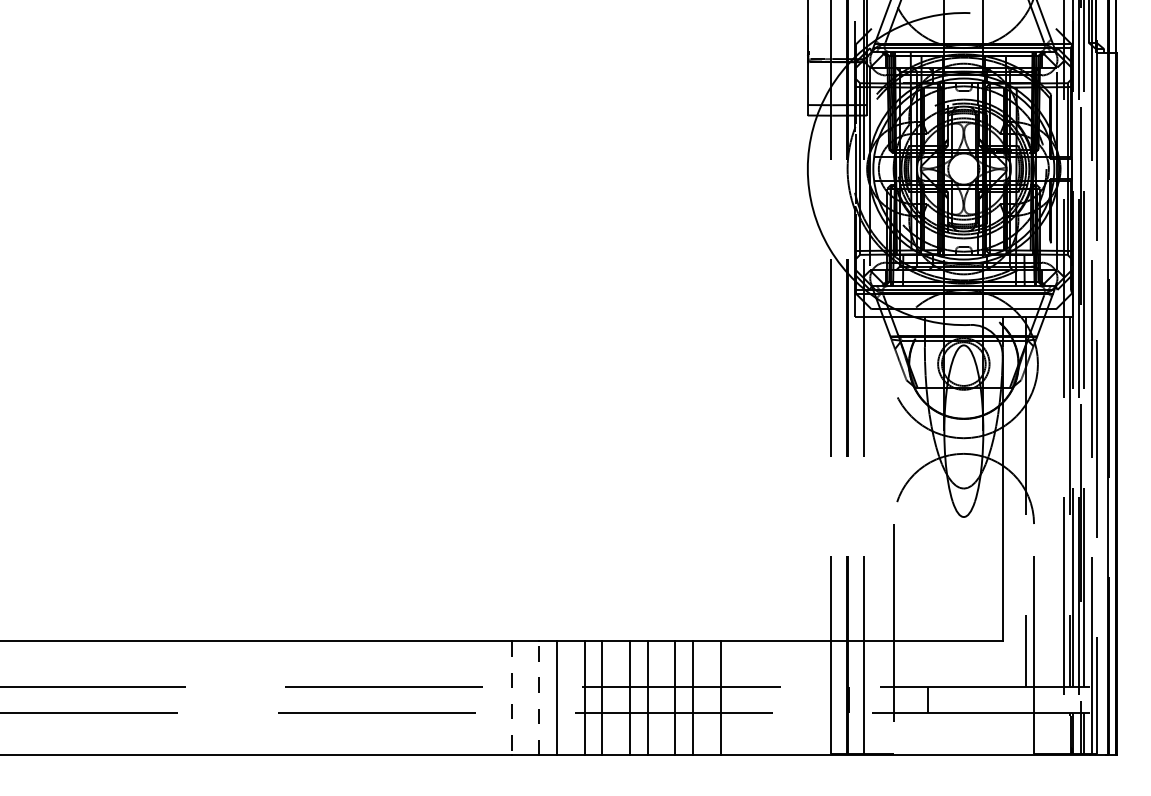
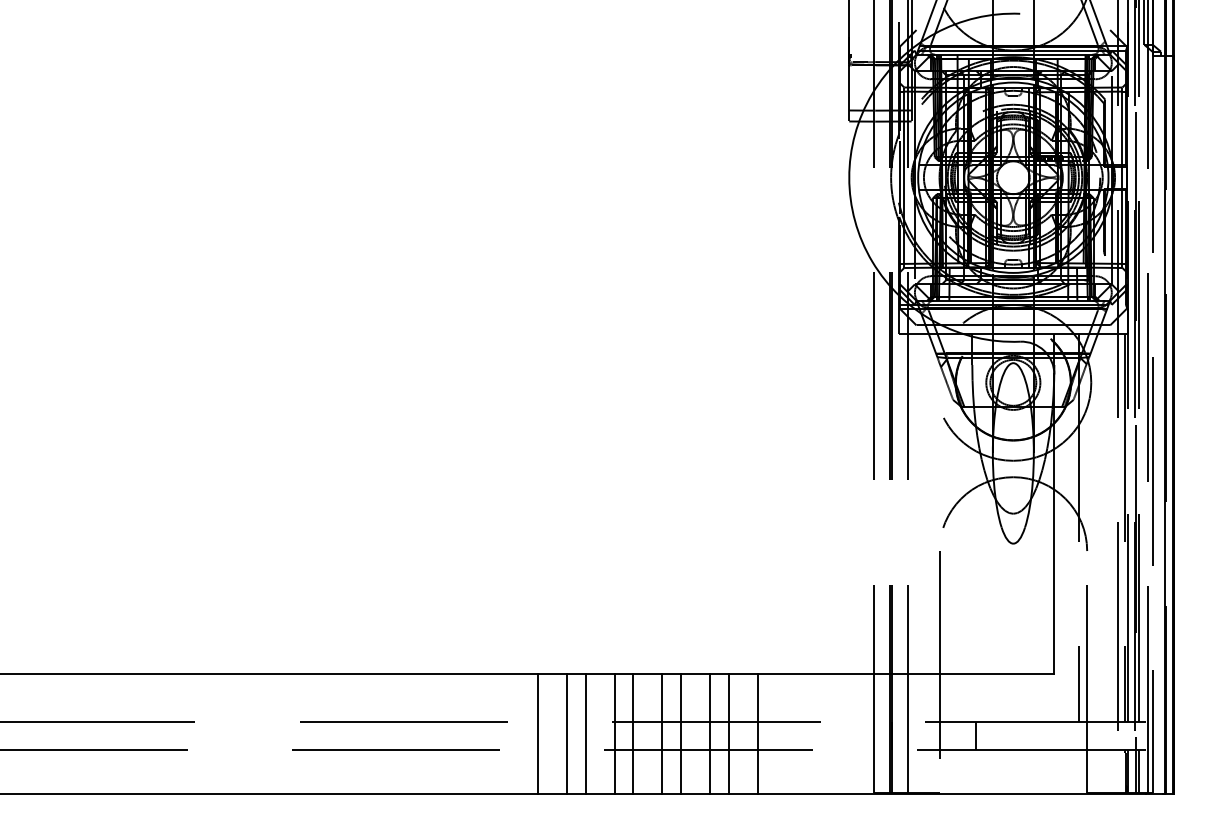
line: (511, 698) -> (537, 734), dashed -> solid
line: (539, 698) -> (567, 734), dashed -> solid

